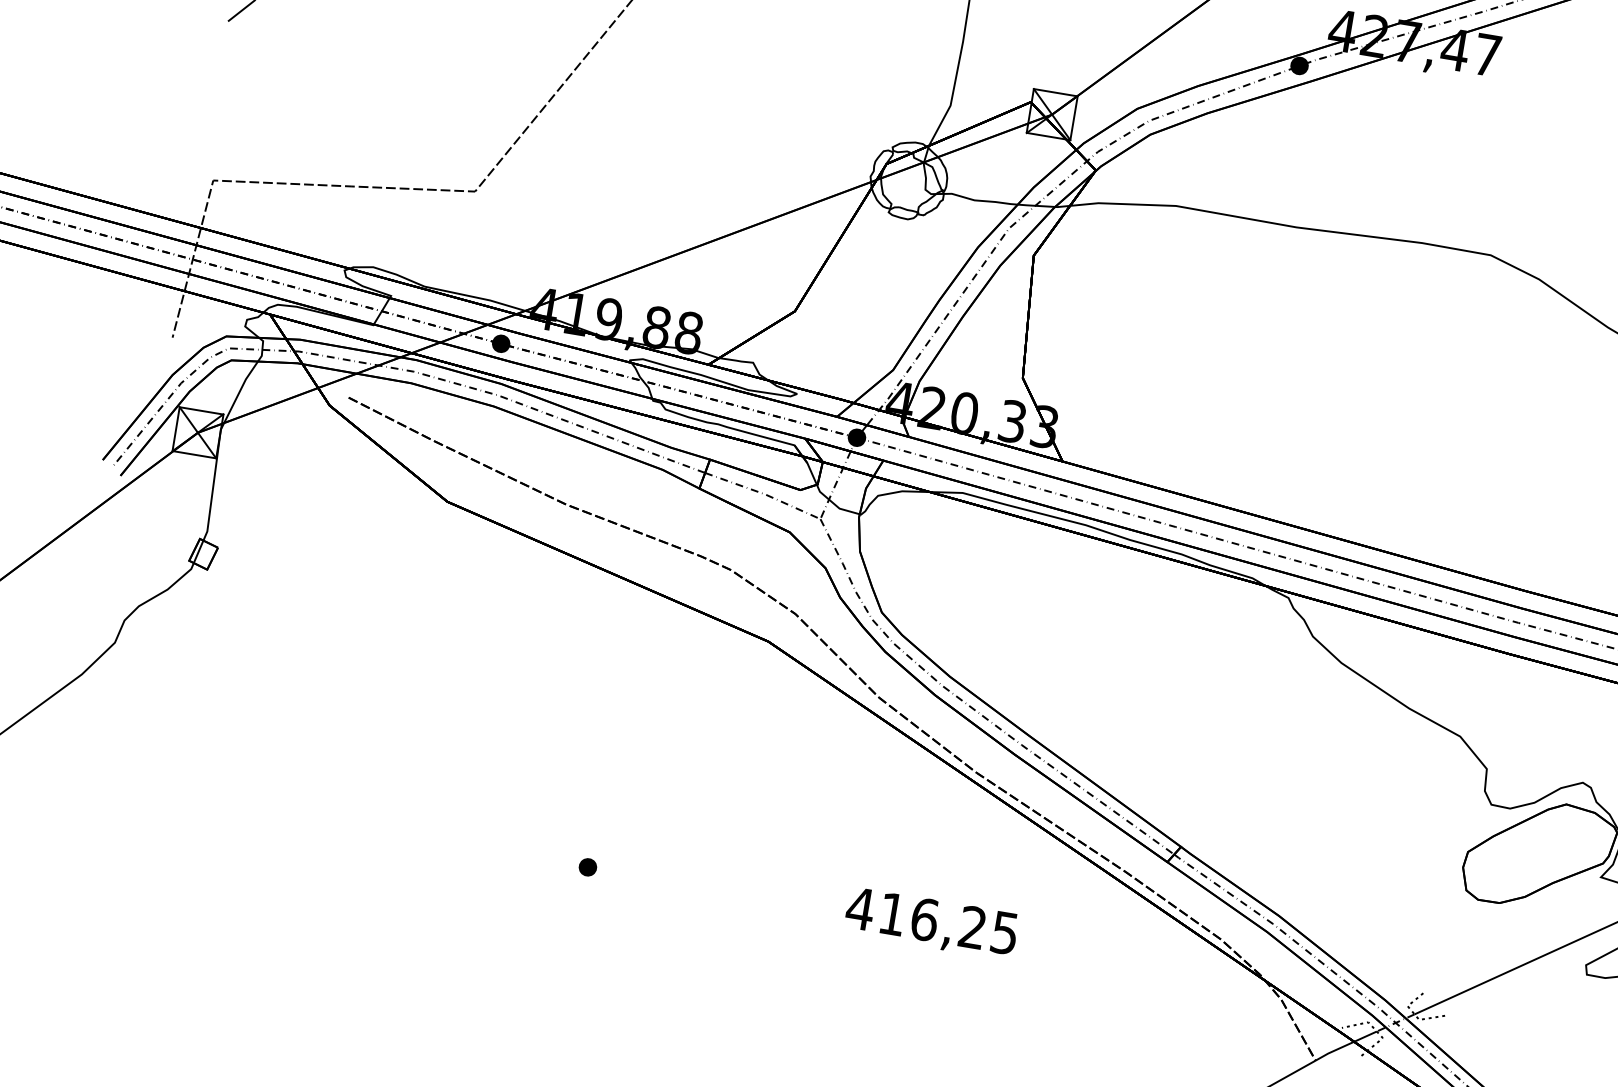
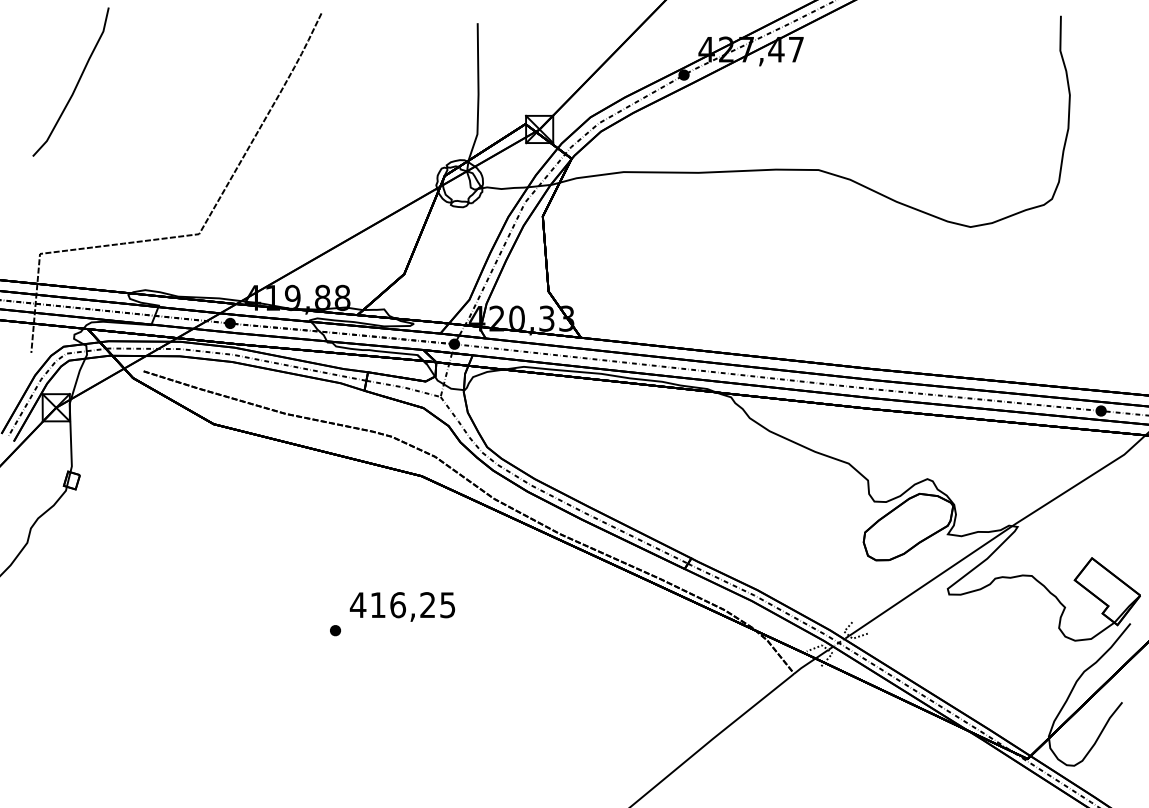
text: (931, 922) -> (402, 606), moved

